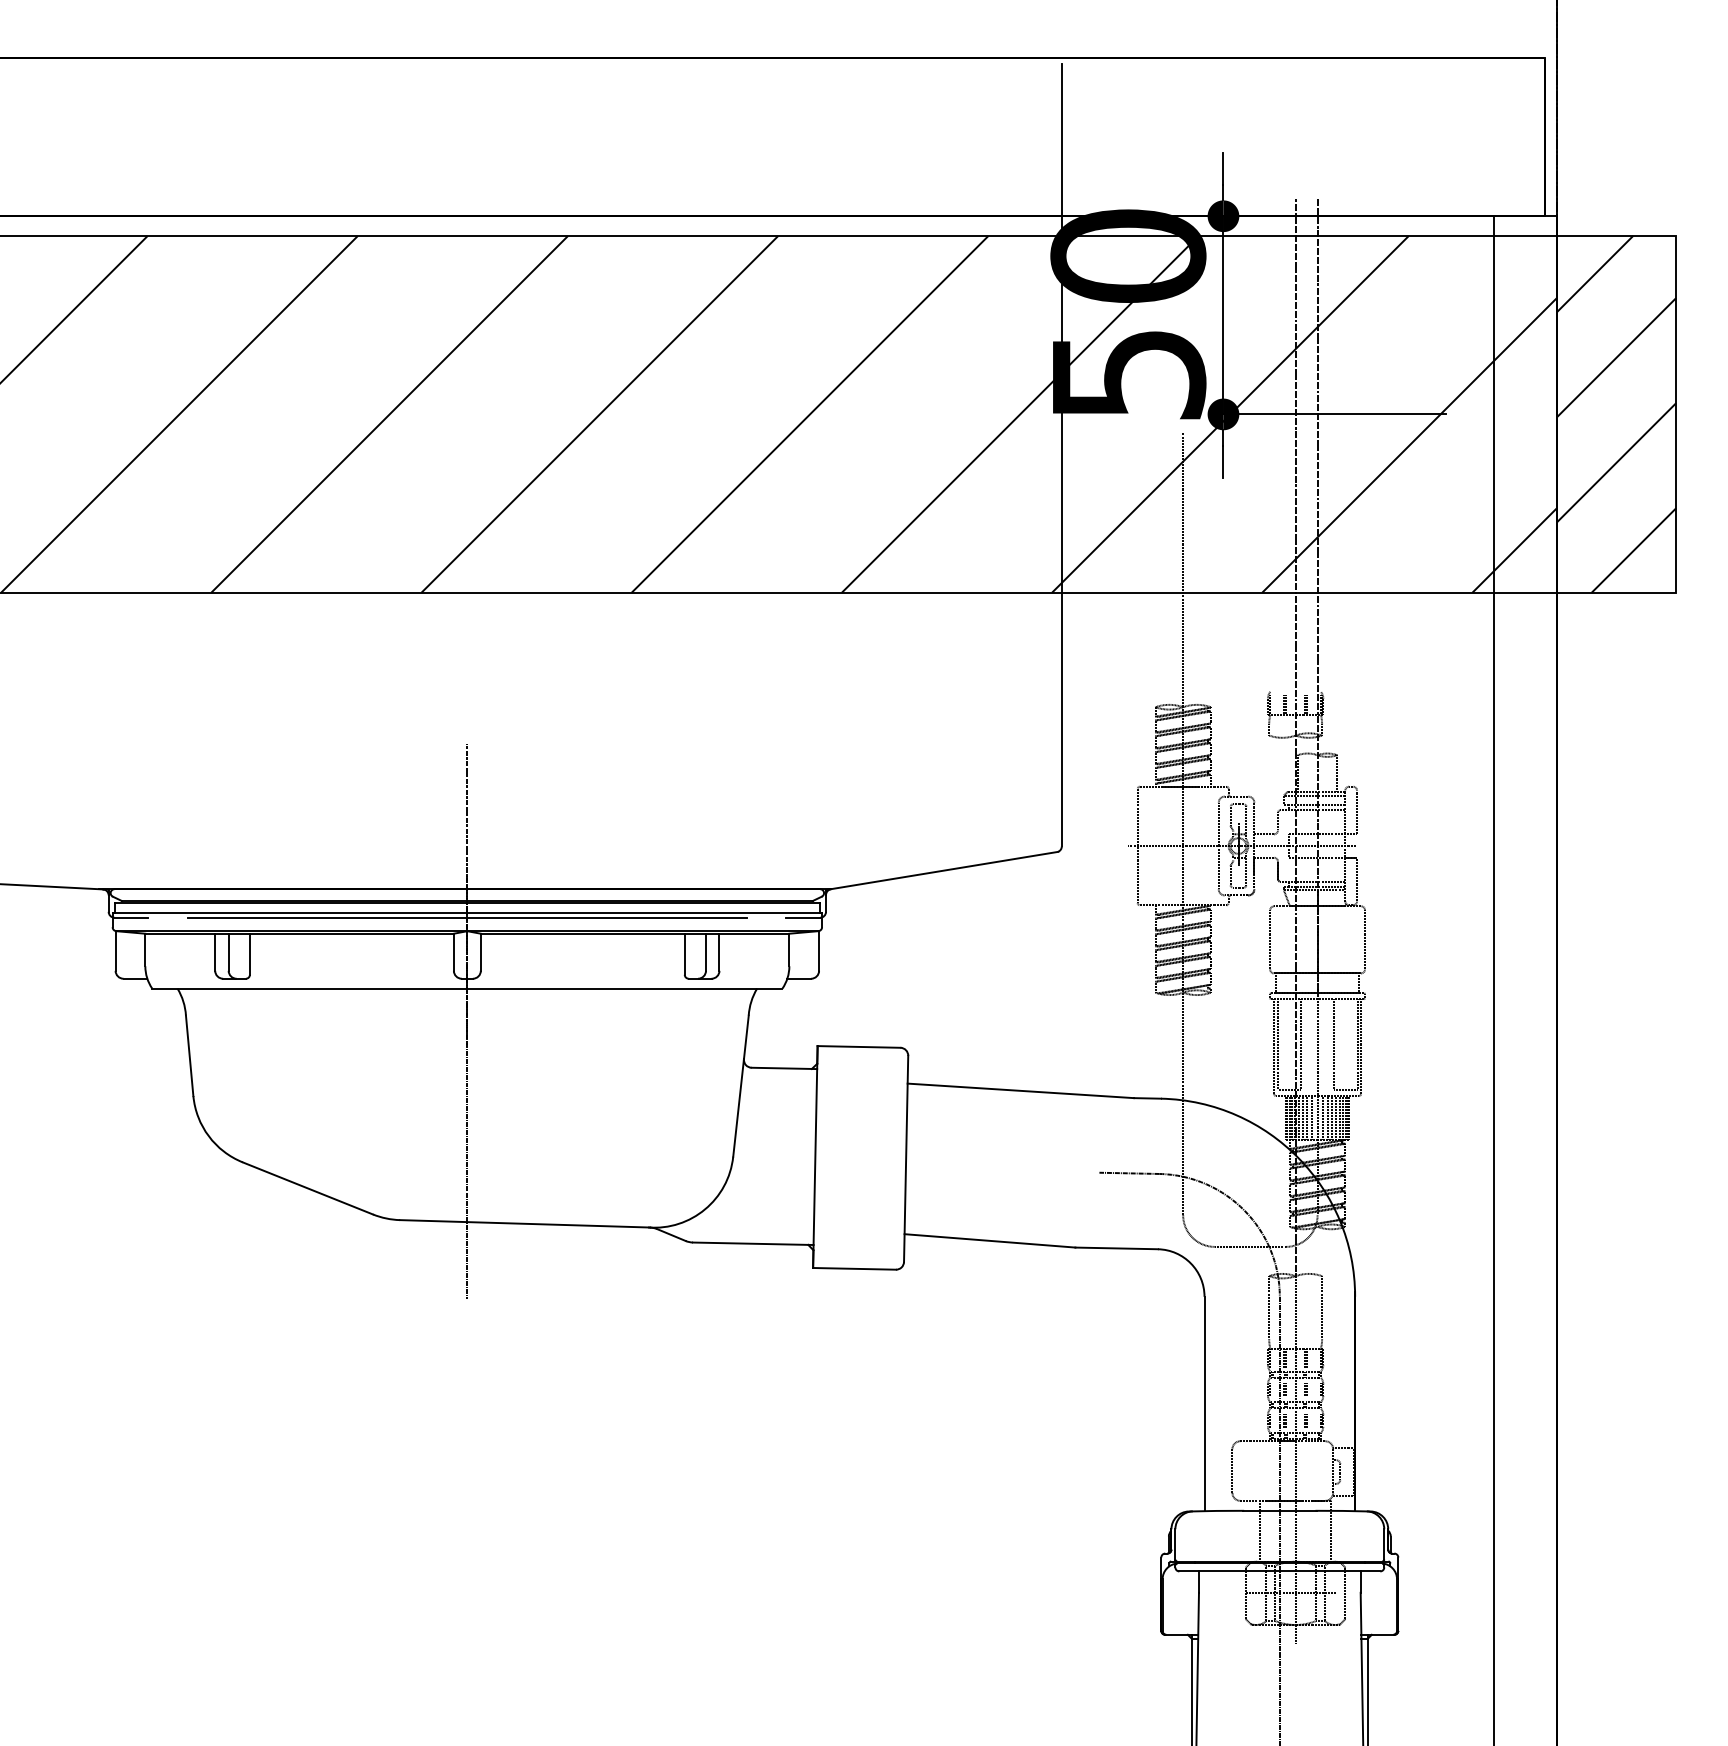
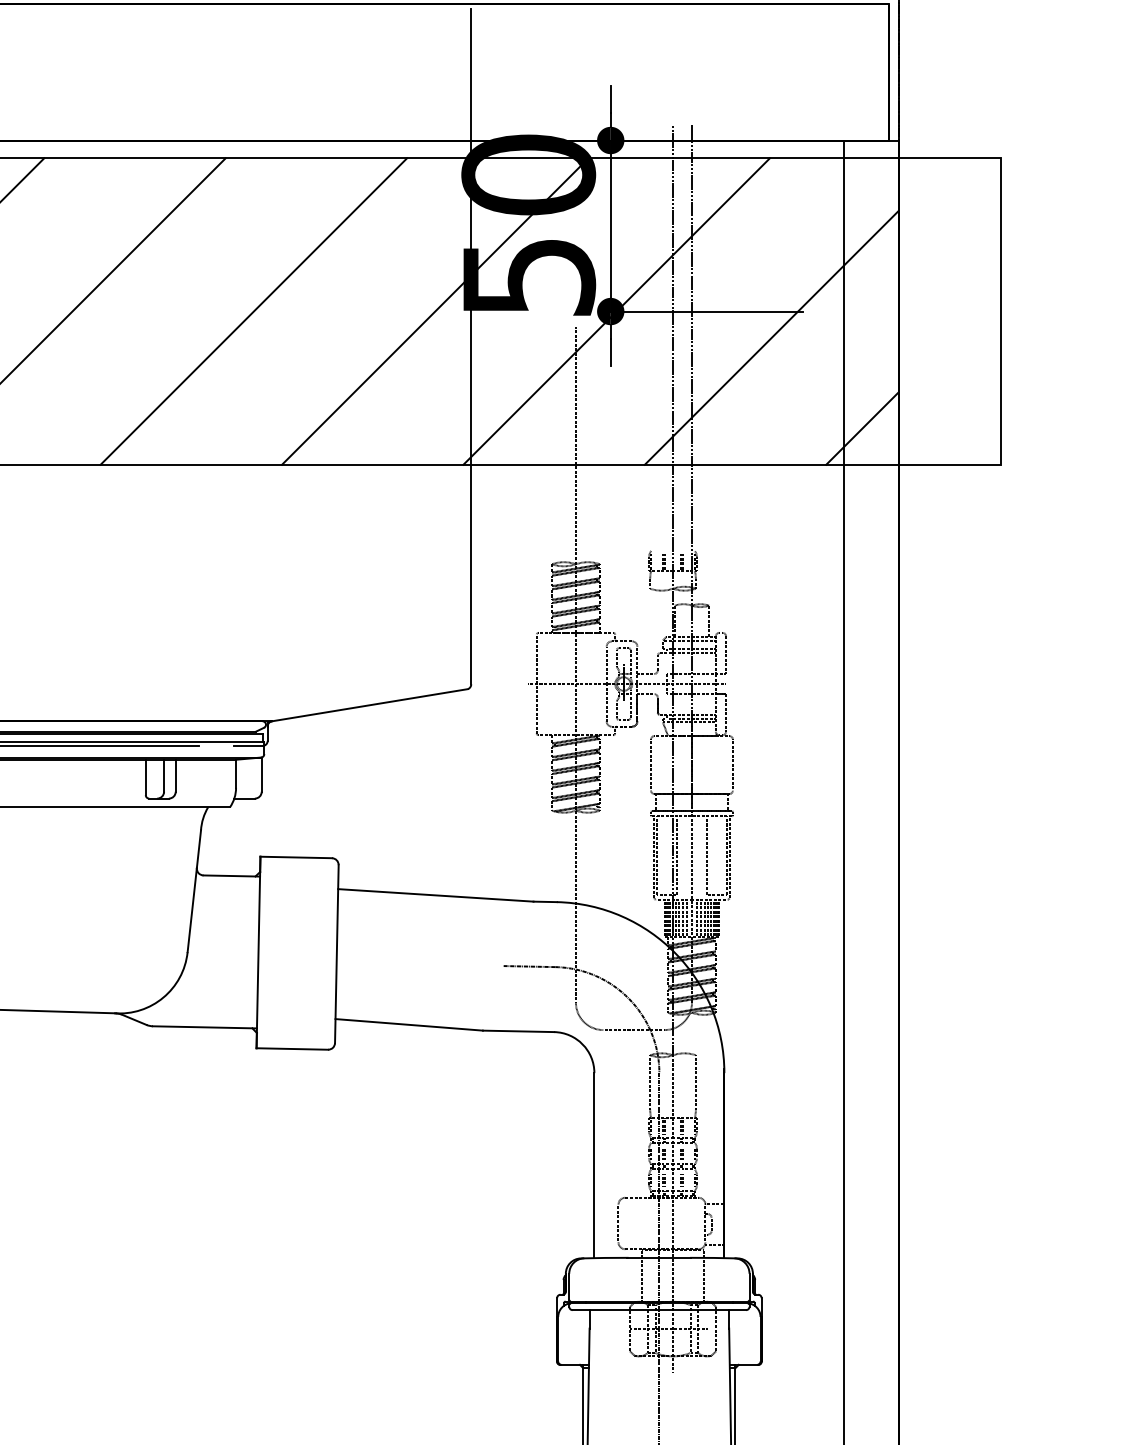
hatch: (1616, 414) -> (949, 311), removed

